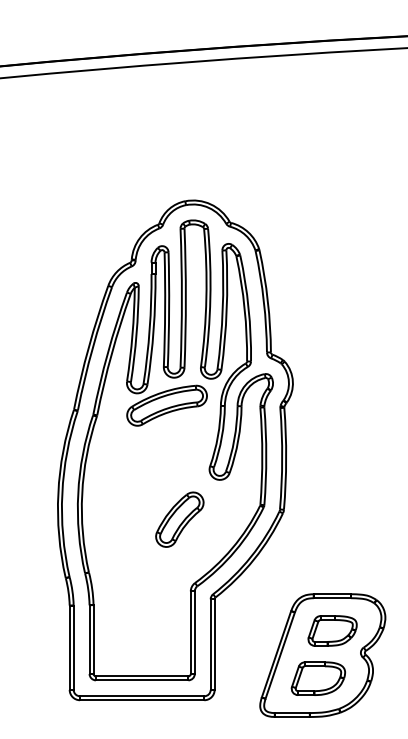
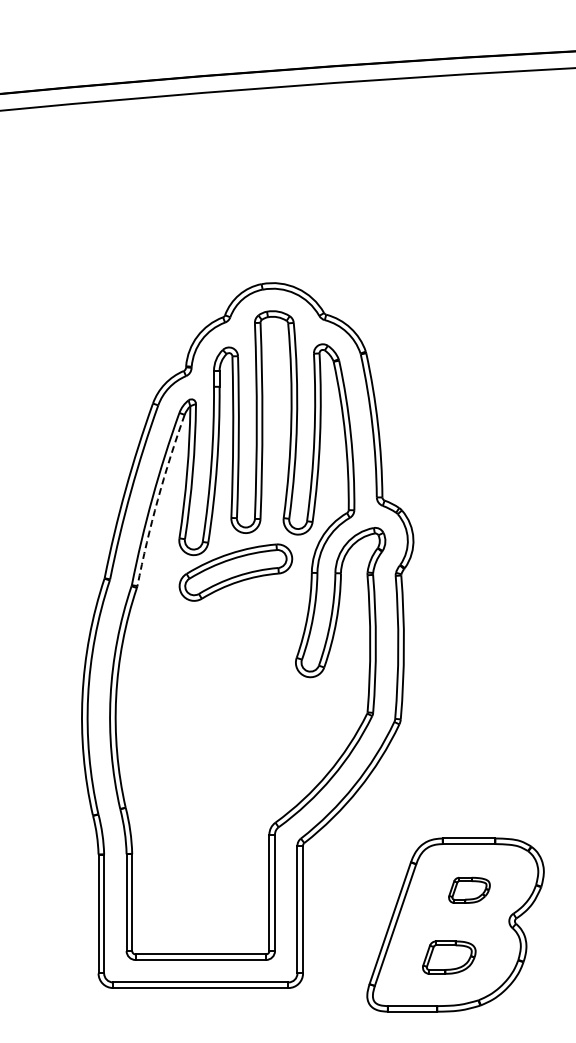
arc: (111, 353) -> (157, 499), solid -> dashed
part: (179, 519) -> (253, 733), removed
part: (332, 631) -> (469, 890), size x0.6
part: (317, 678) -> (448, 957), size x0.7

